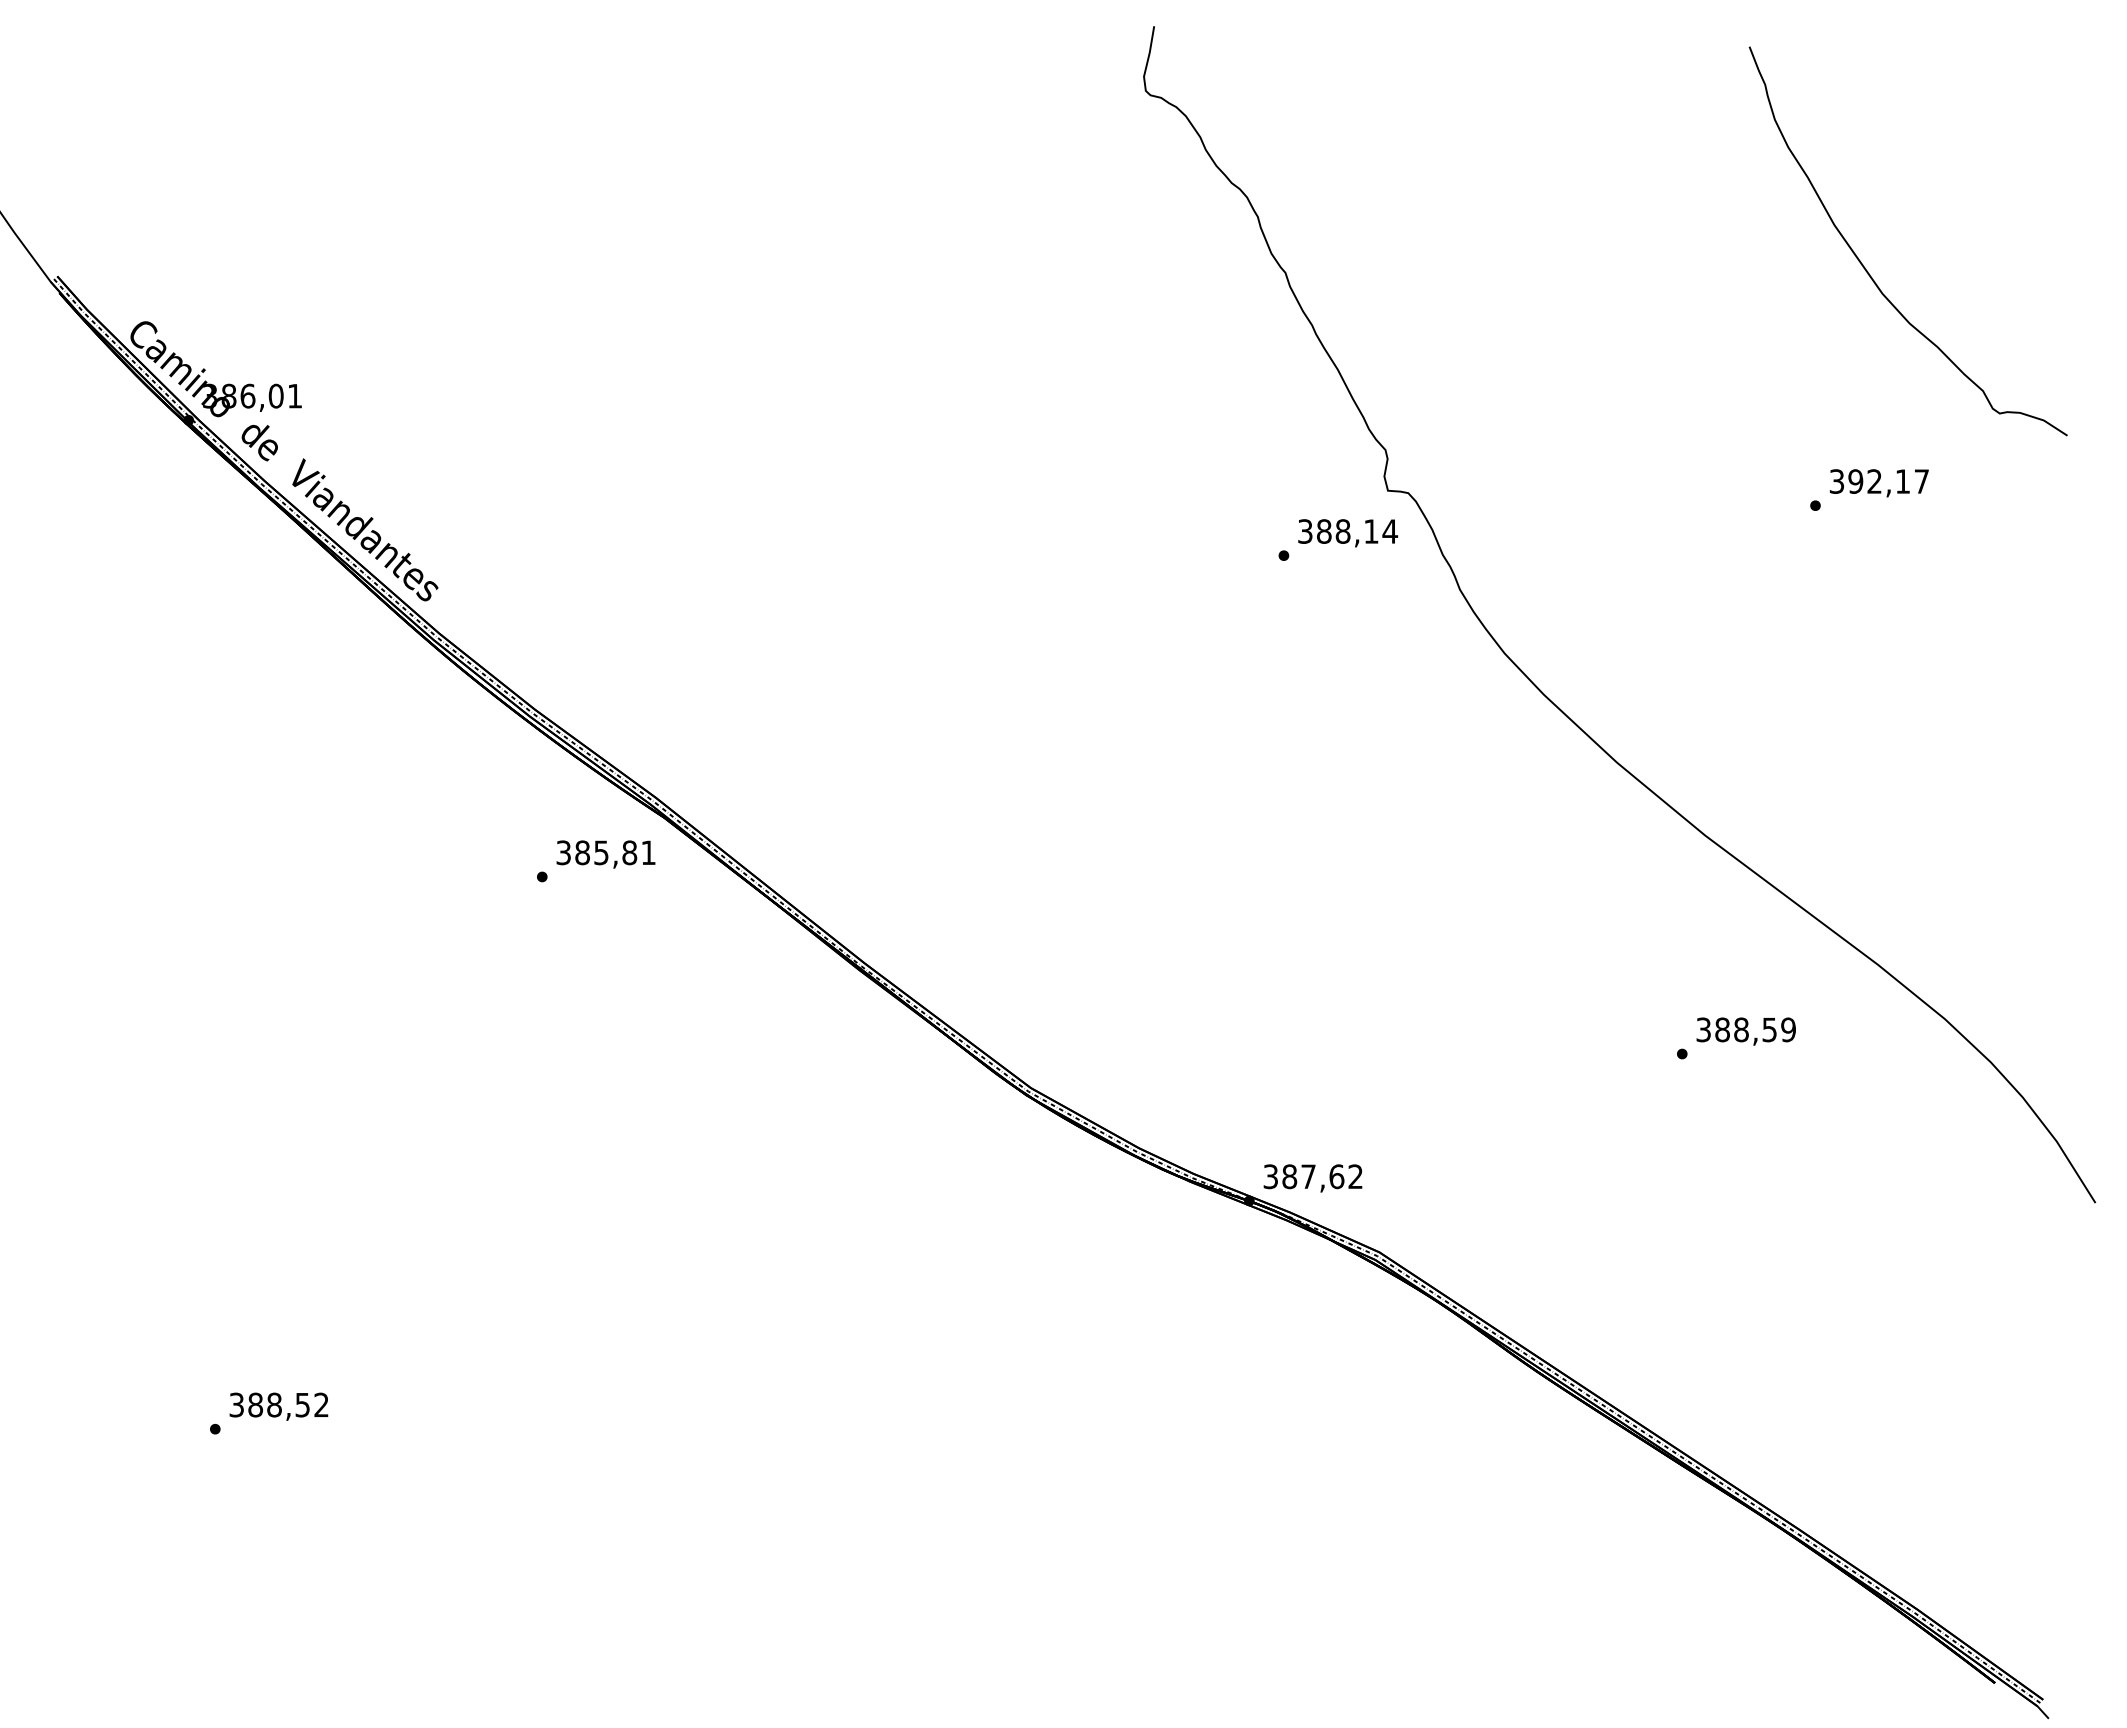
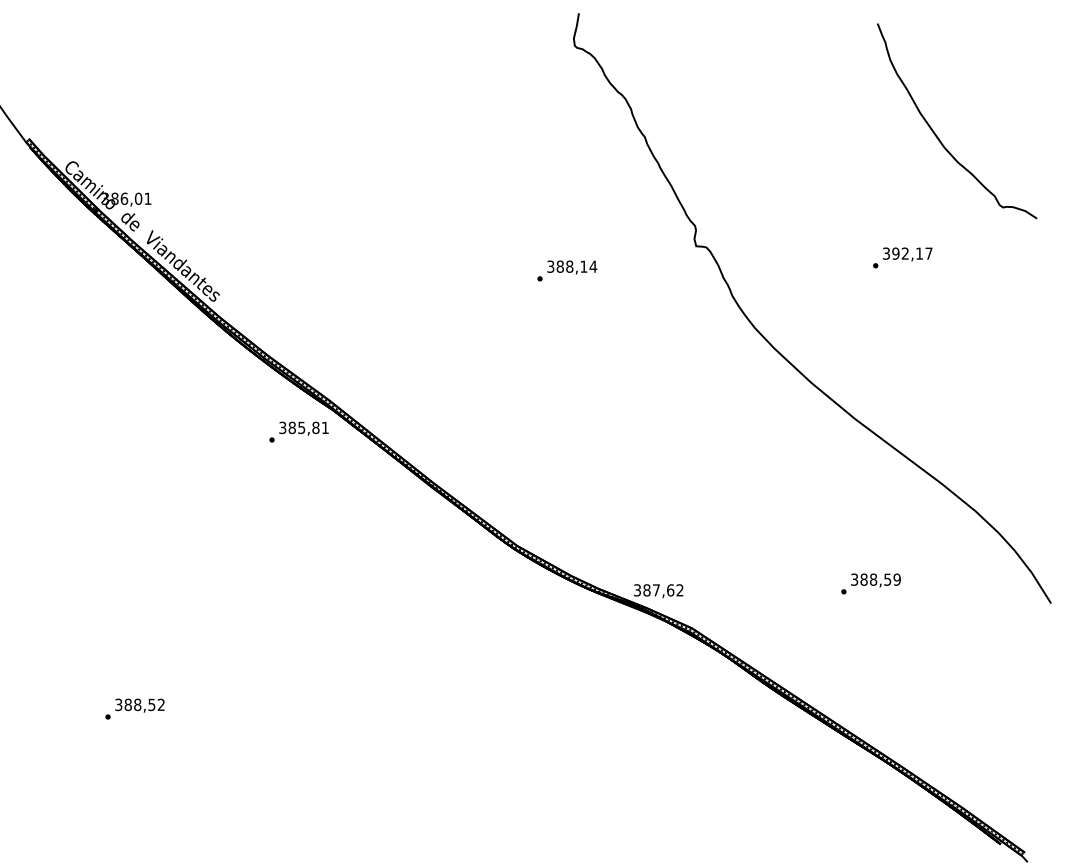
text: (1868, 489) -> (902, 257), moved
text: (1338, 539) -> (567, 270), moved
text: (1735, 1037) -> (870, 583), moved

